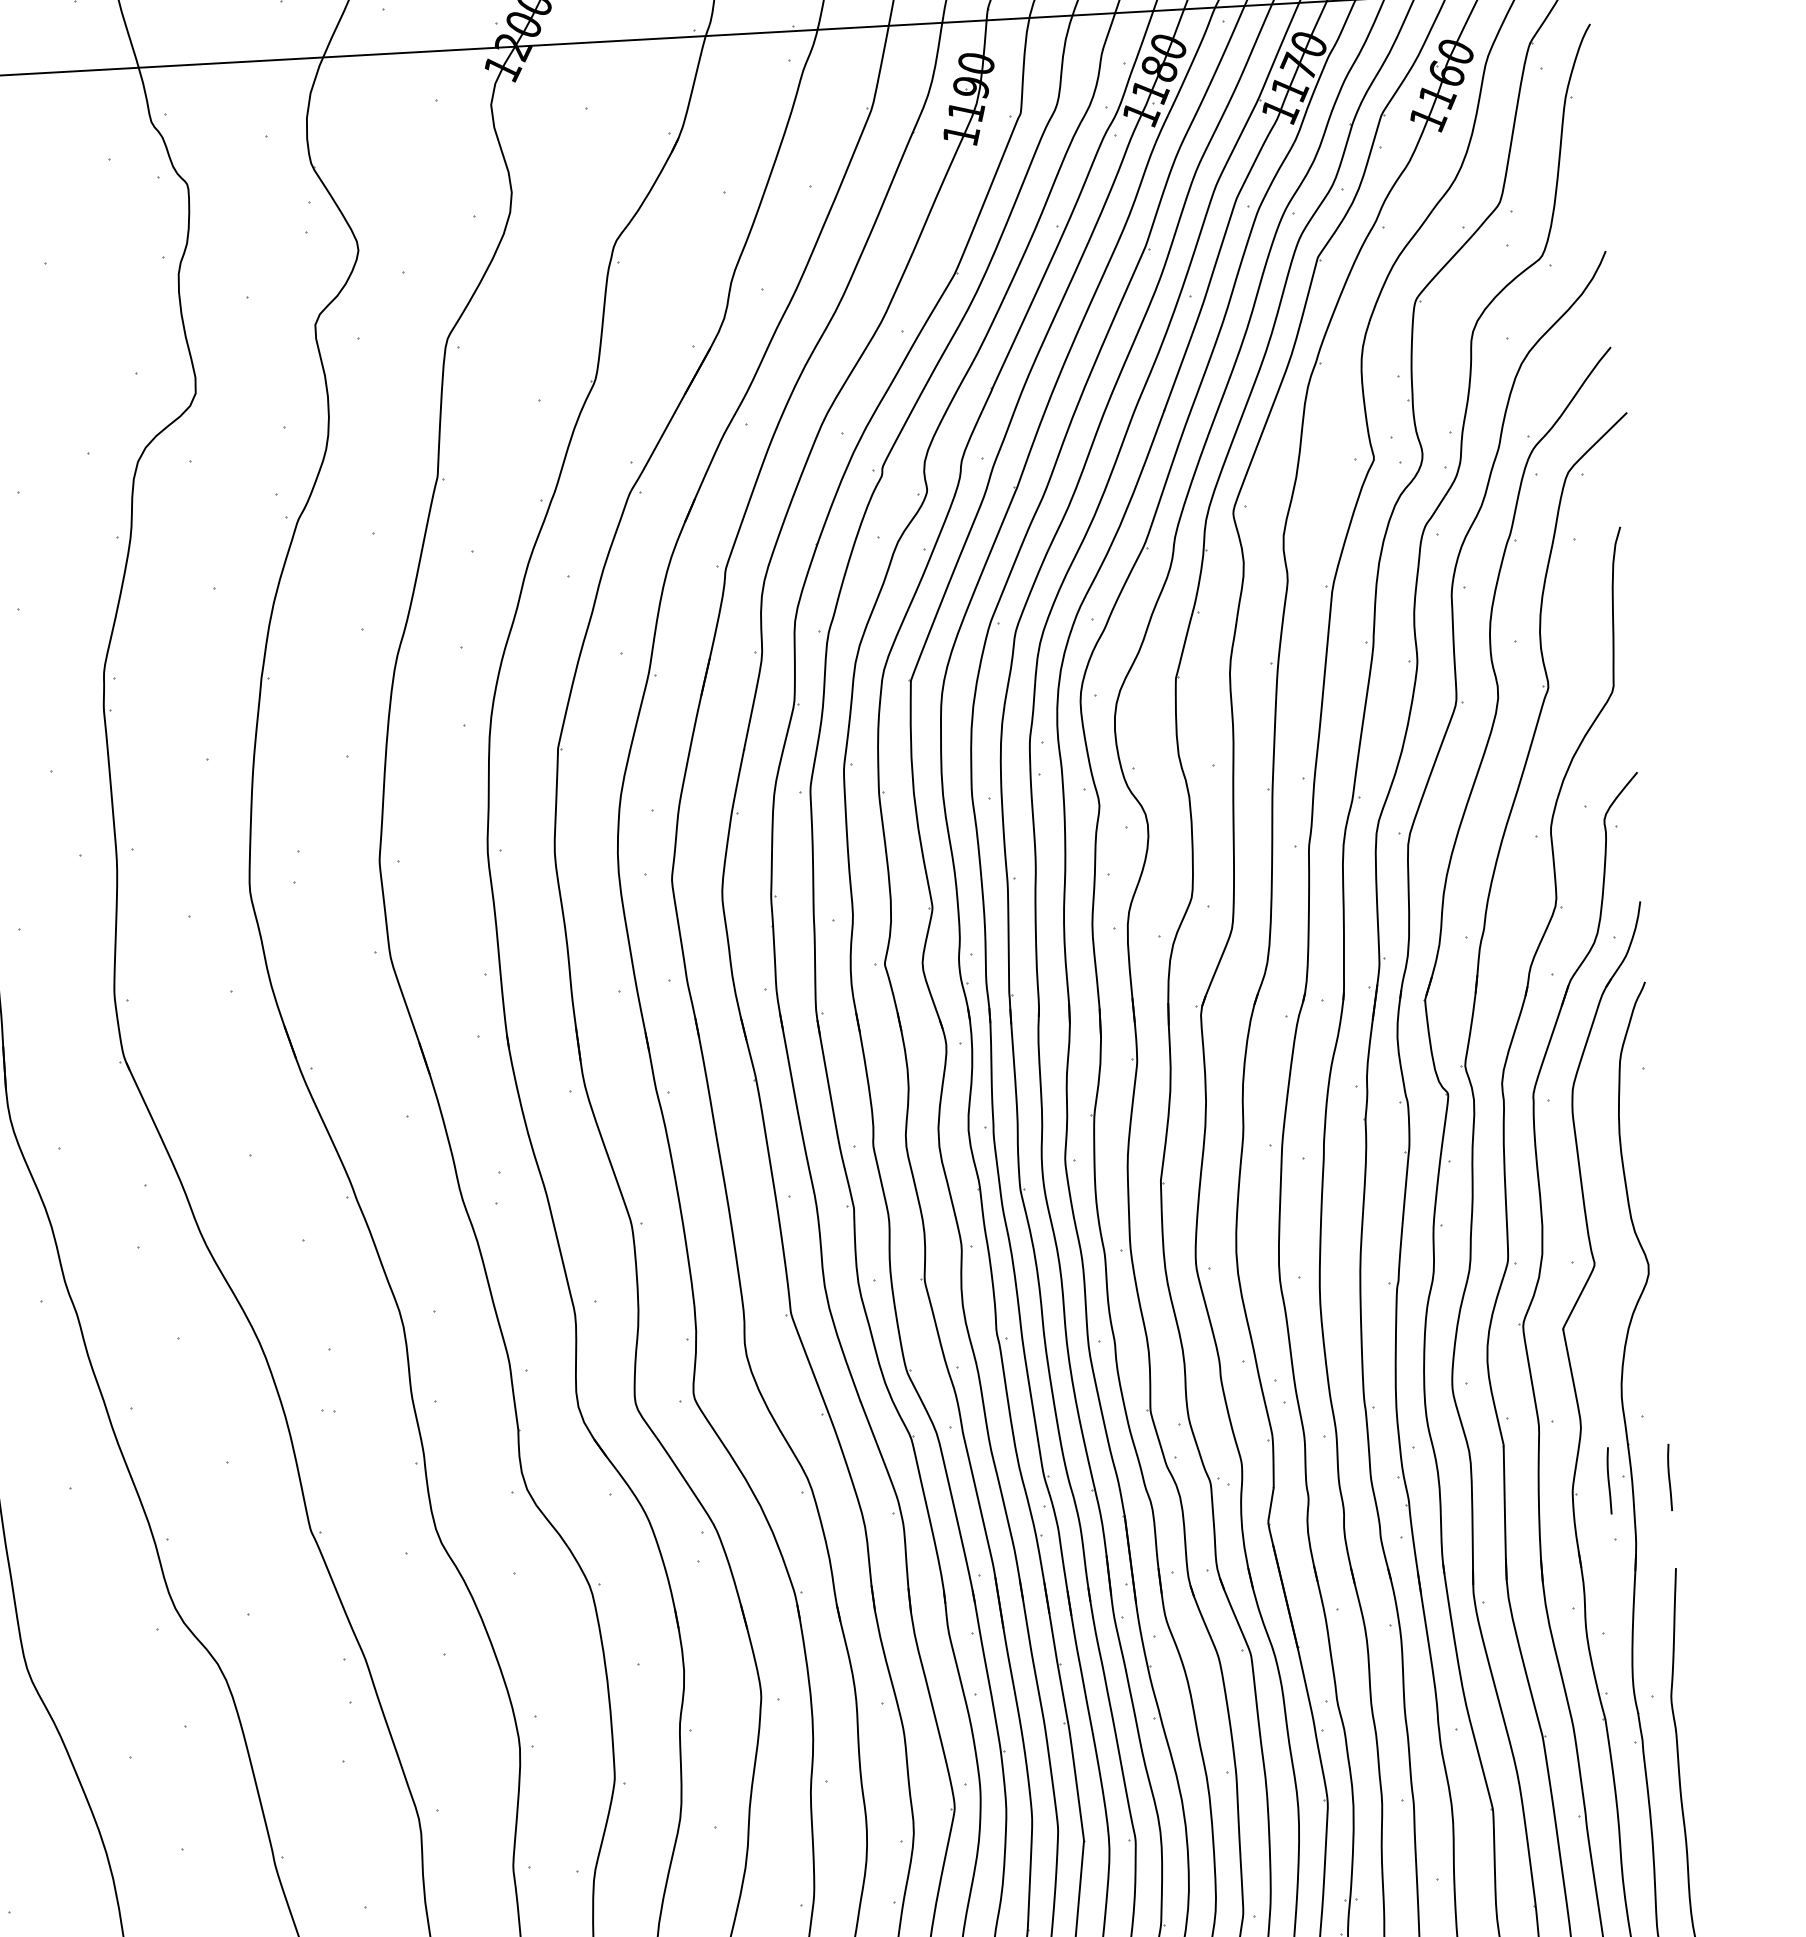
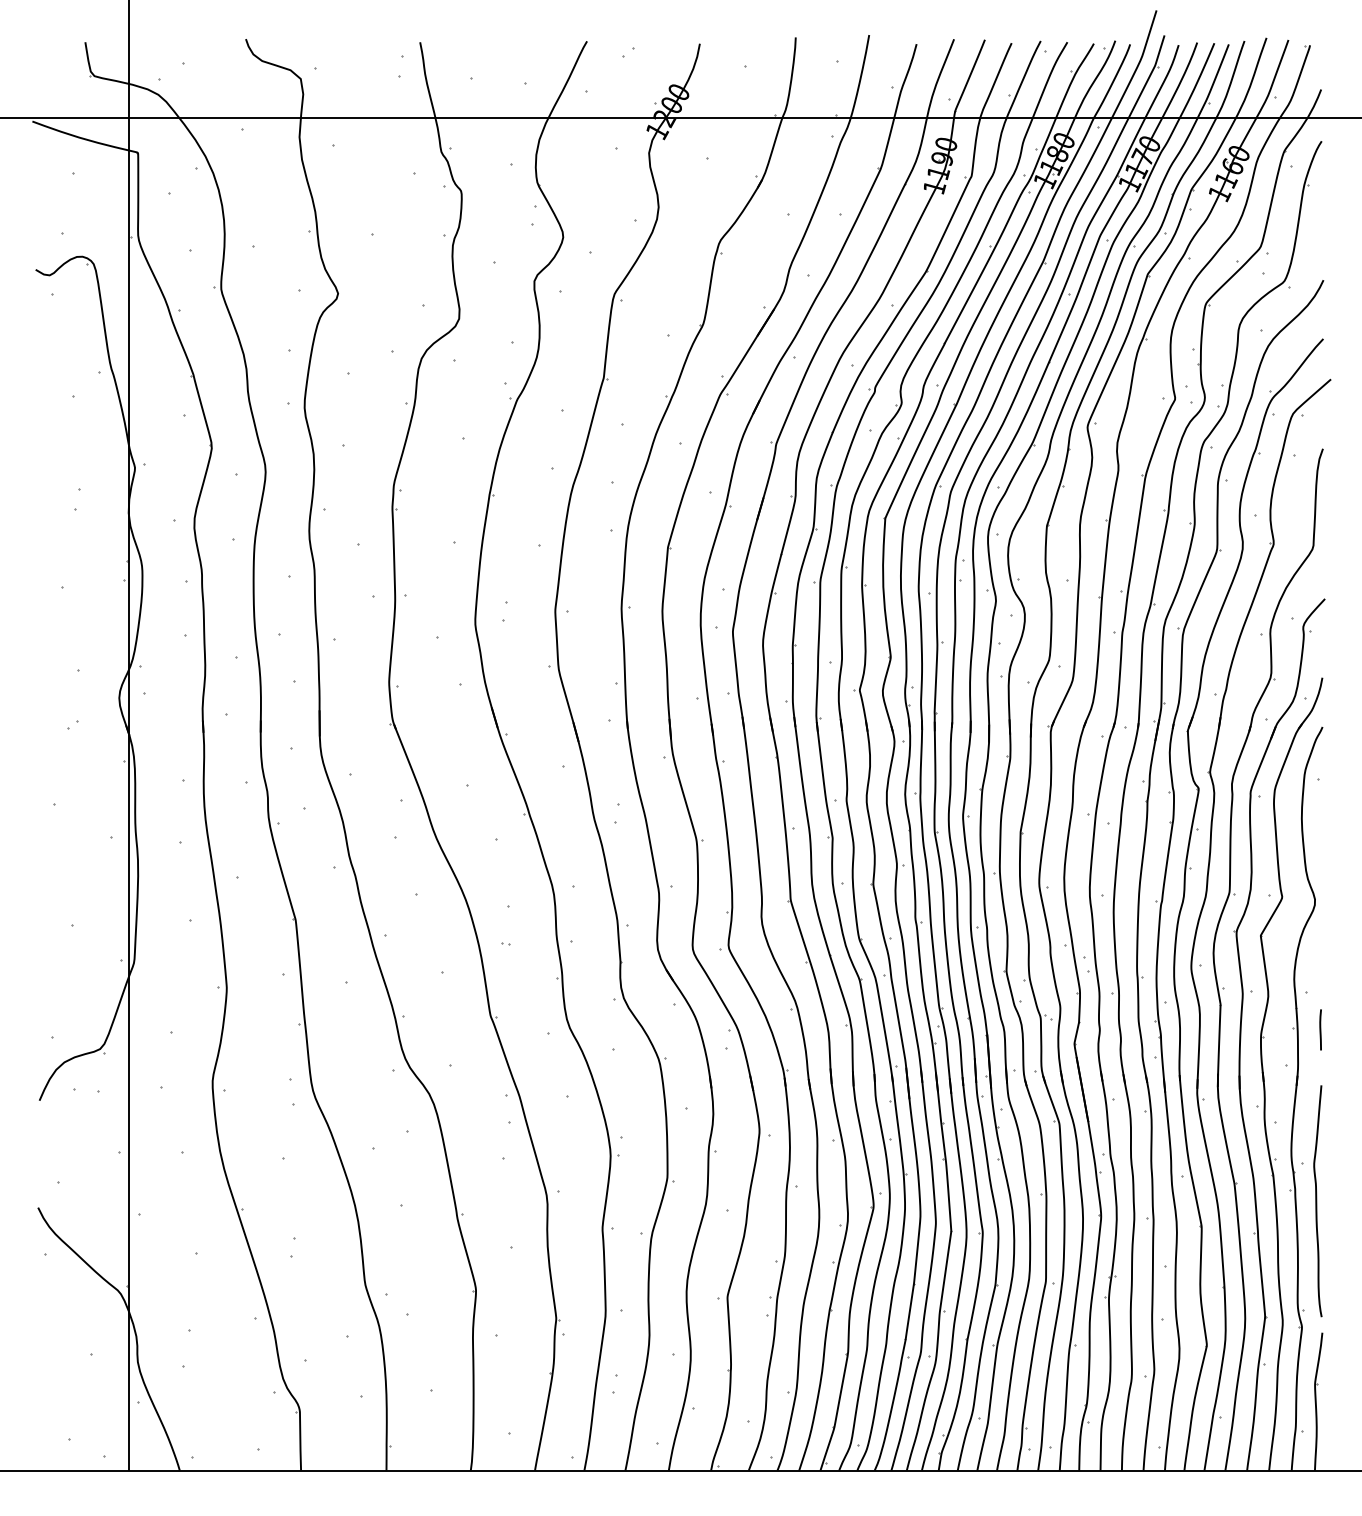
line: (1608, 1480) -> (1283, 1029), removed

